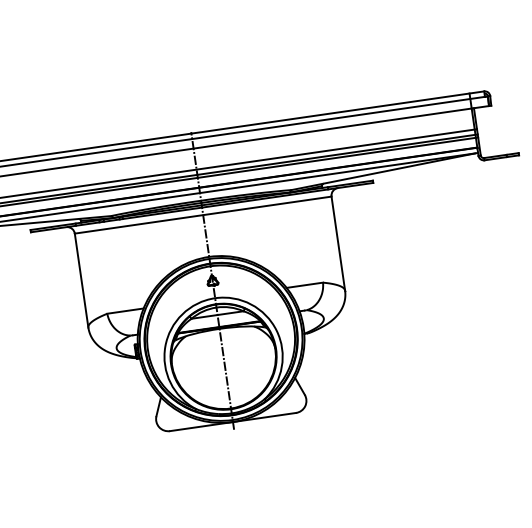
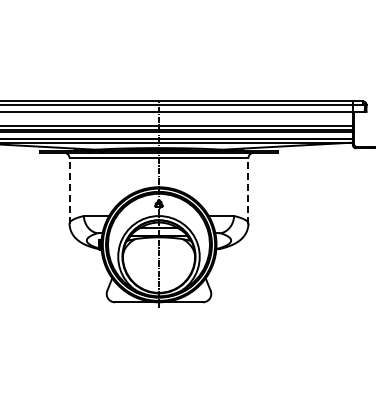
line: (338, 243) -> (248, 190), solid -> dashed
line: (81, 280) -> (69, 190), solid -> dashed

